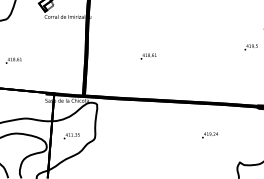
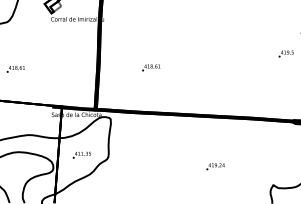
text: (148, 56) -> (151, 67), moved
text: (209, 135) -> (214, 166), moved

